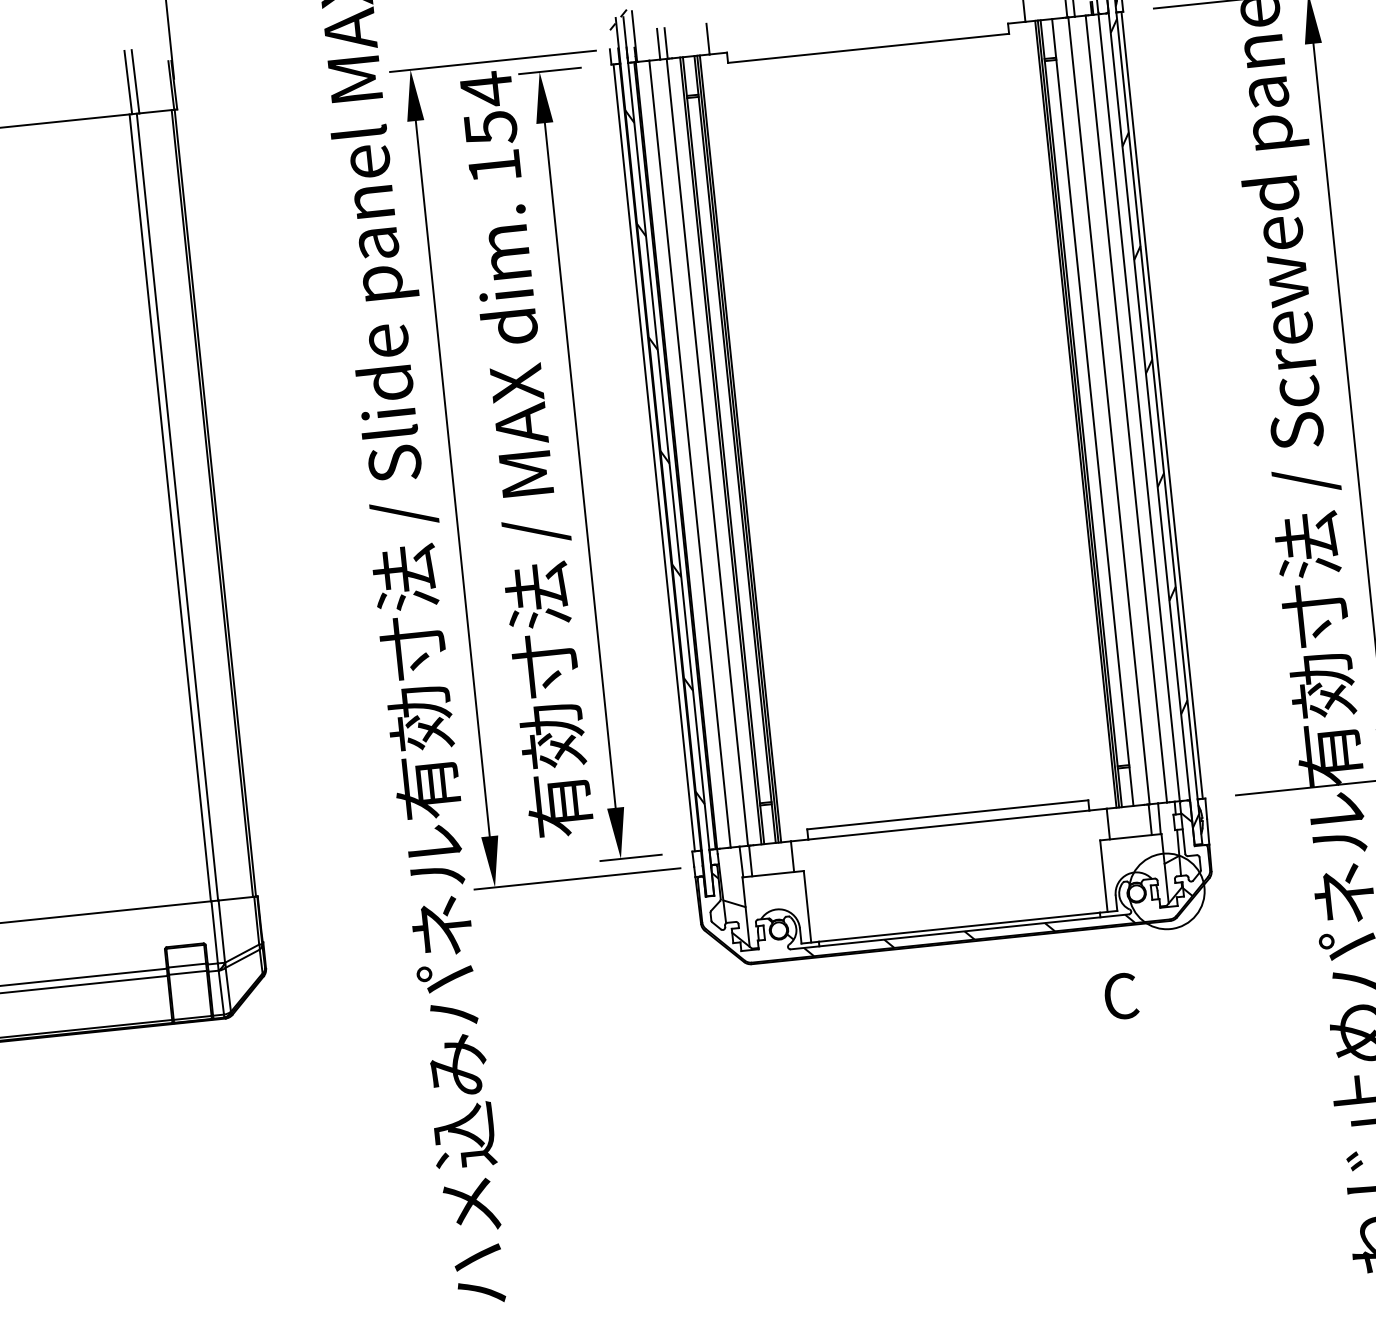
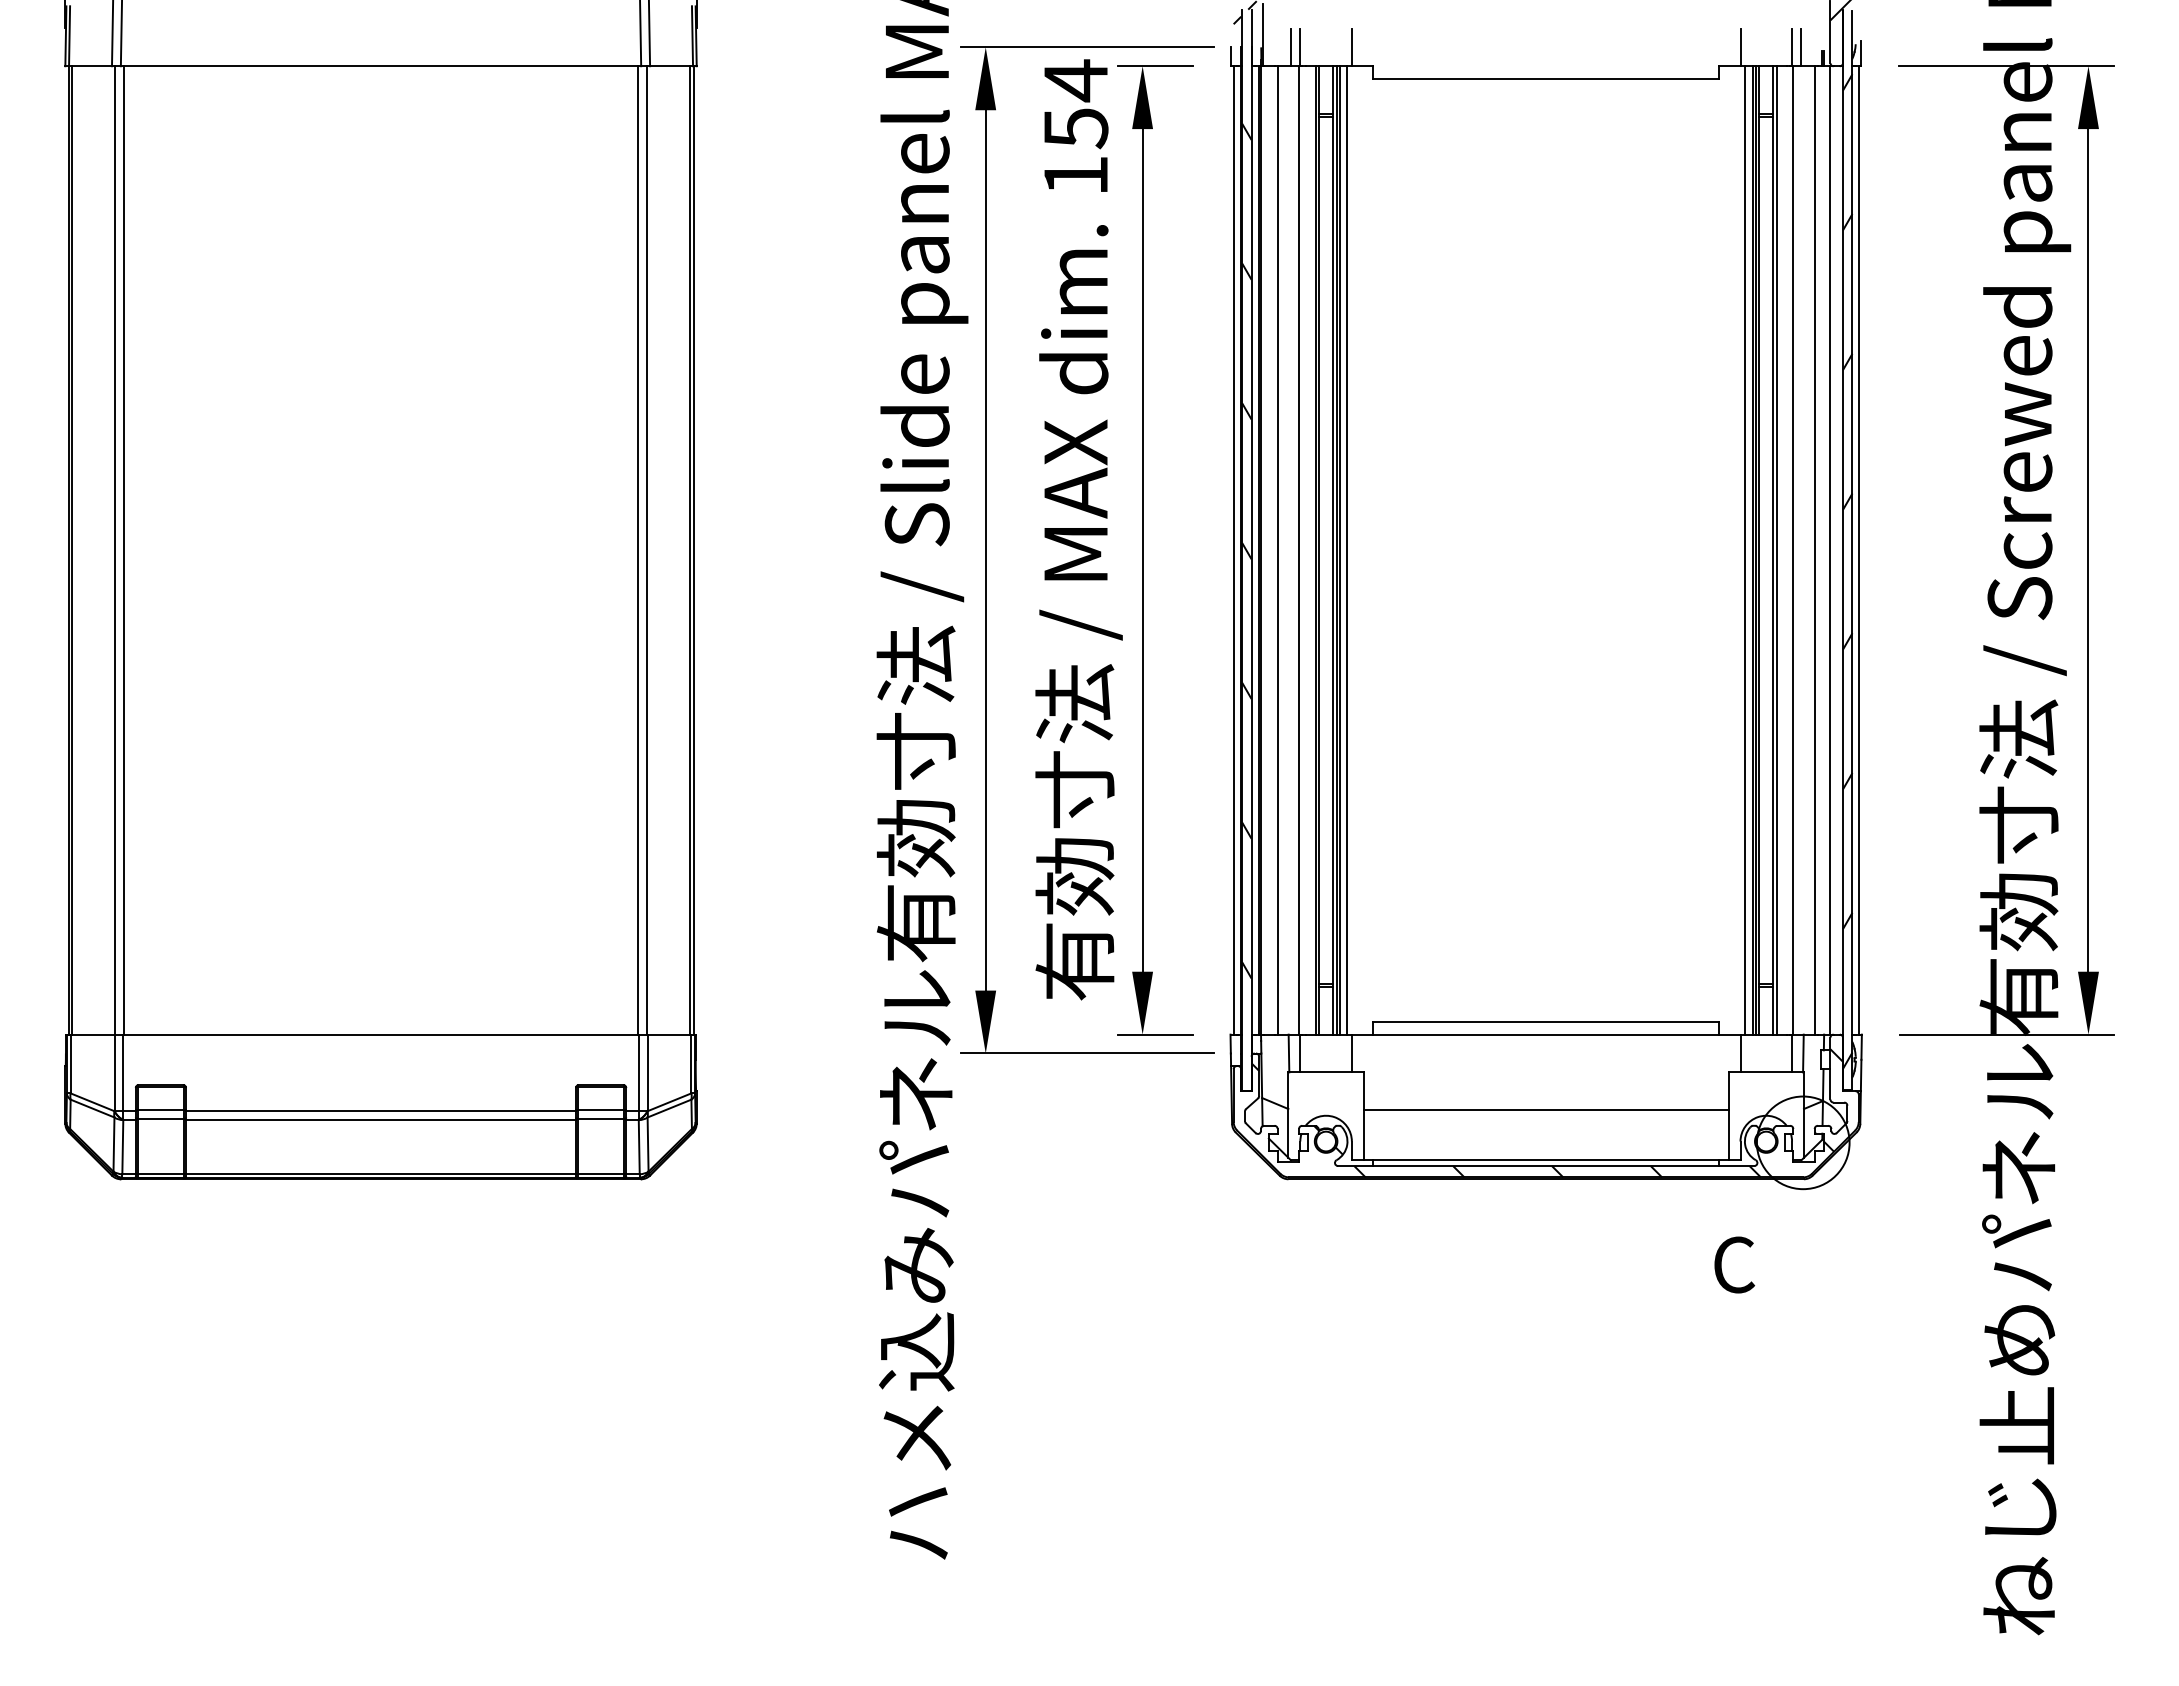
line: (1095, 412) -> (1776, 550), added
line: (1069, 415) -> (1744, 550), added
line: (746, 448) -> (1347, 550), added
line: (954, 885) -> (1545, 1109), added

